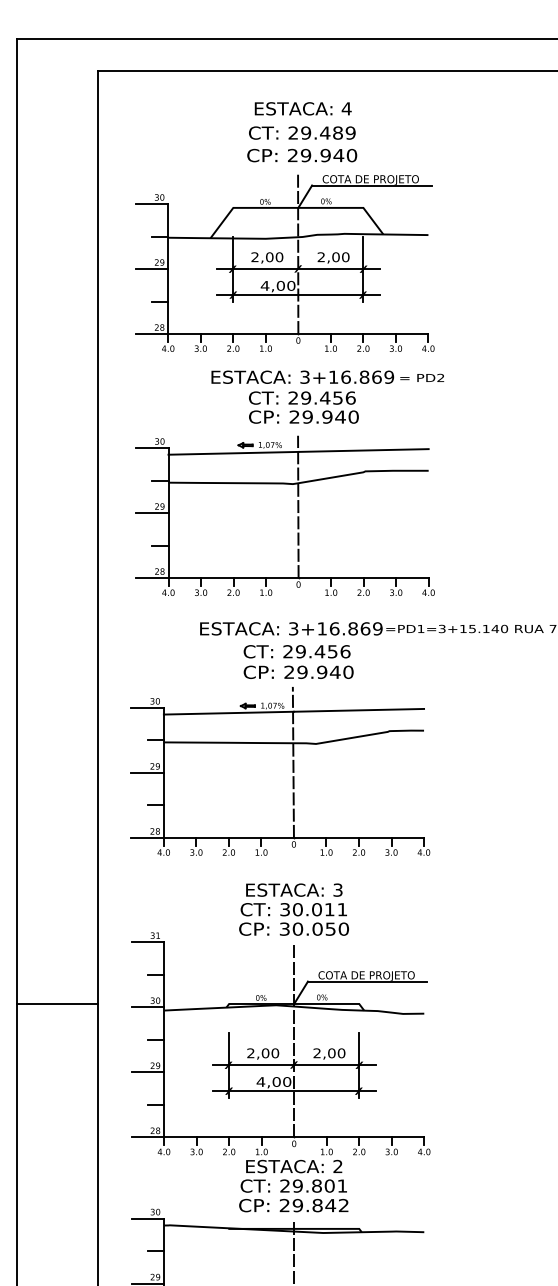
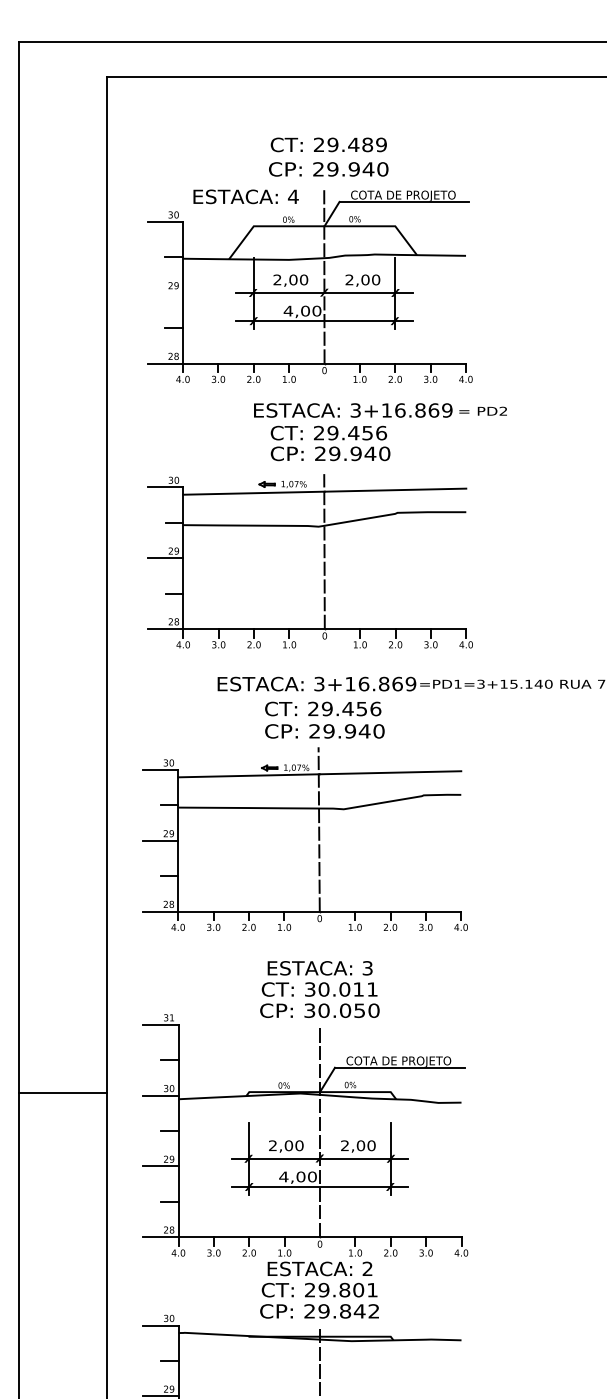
text: (302, 108) -> (245, 196), moved
line: (151, 269) -> (164, 293), removed
text: (327, 376) -> (380, 409), moved

